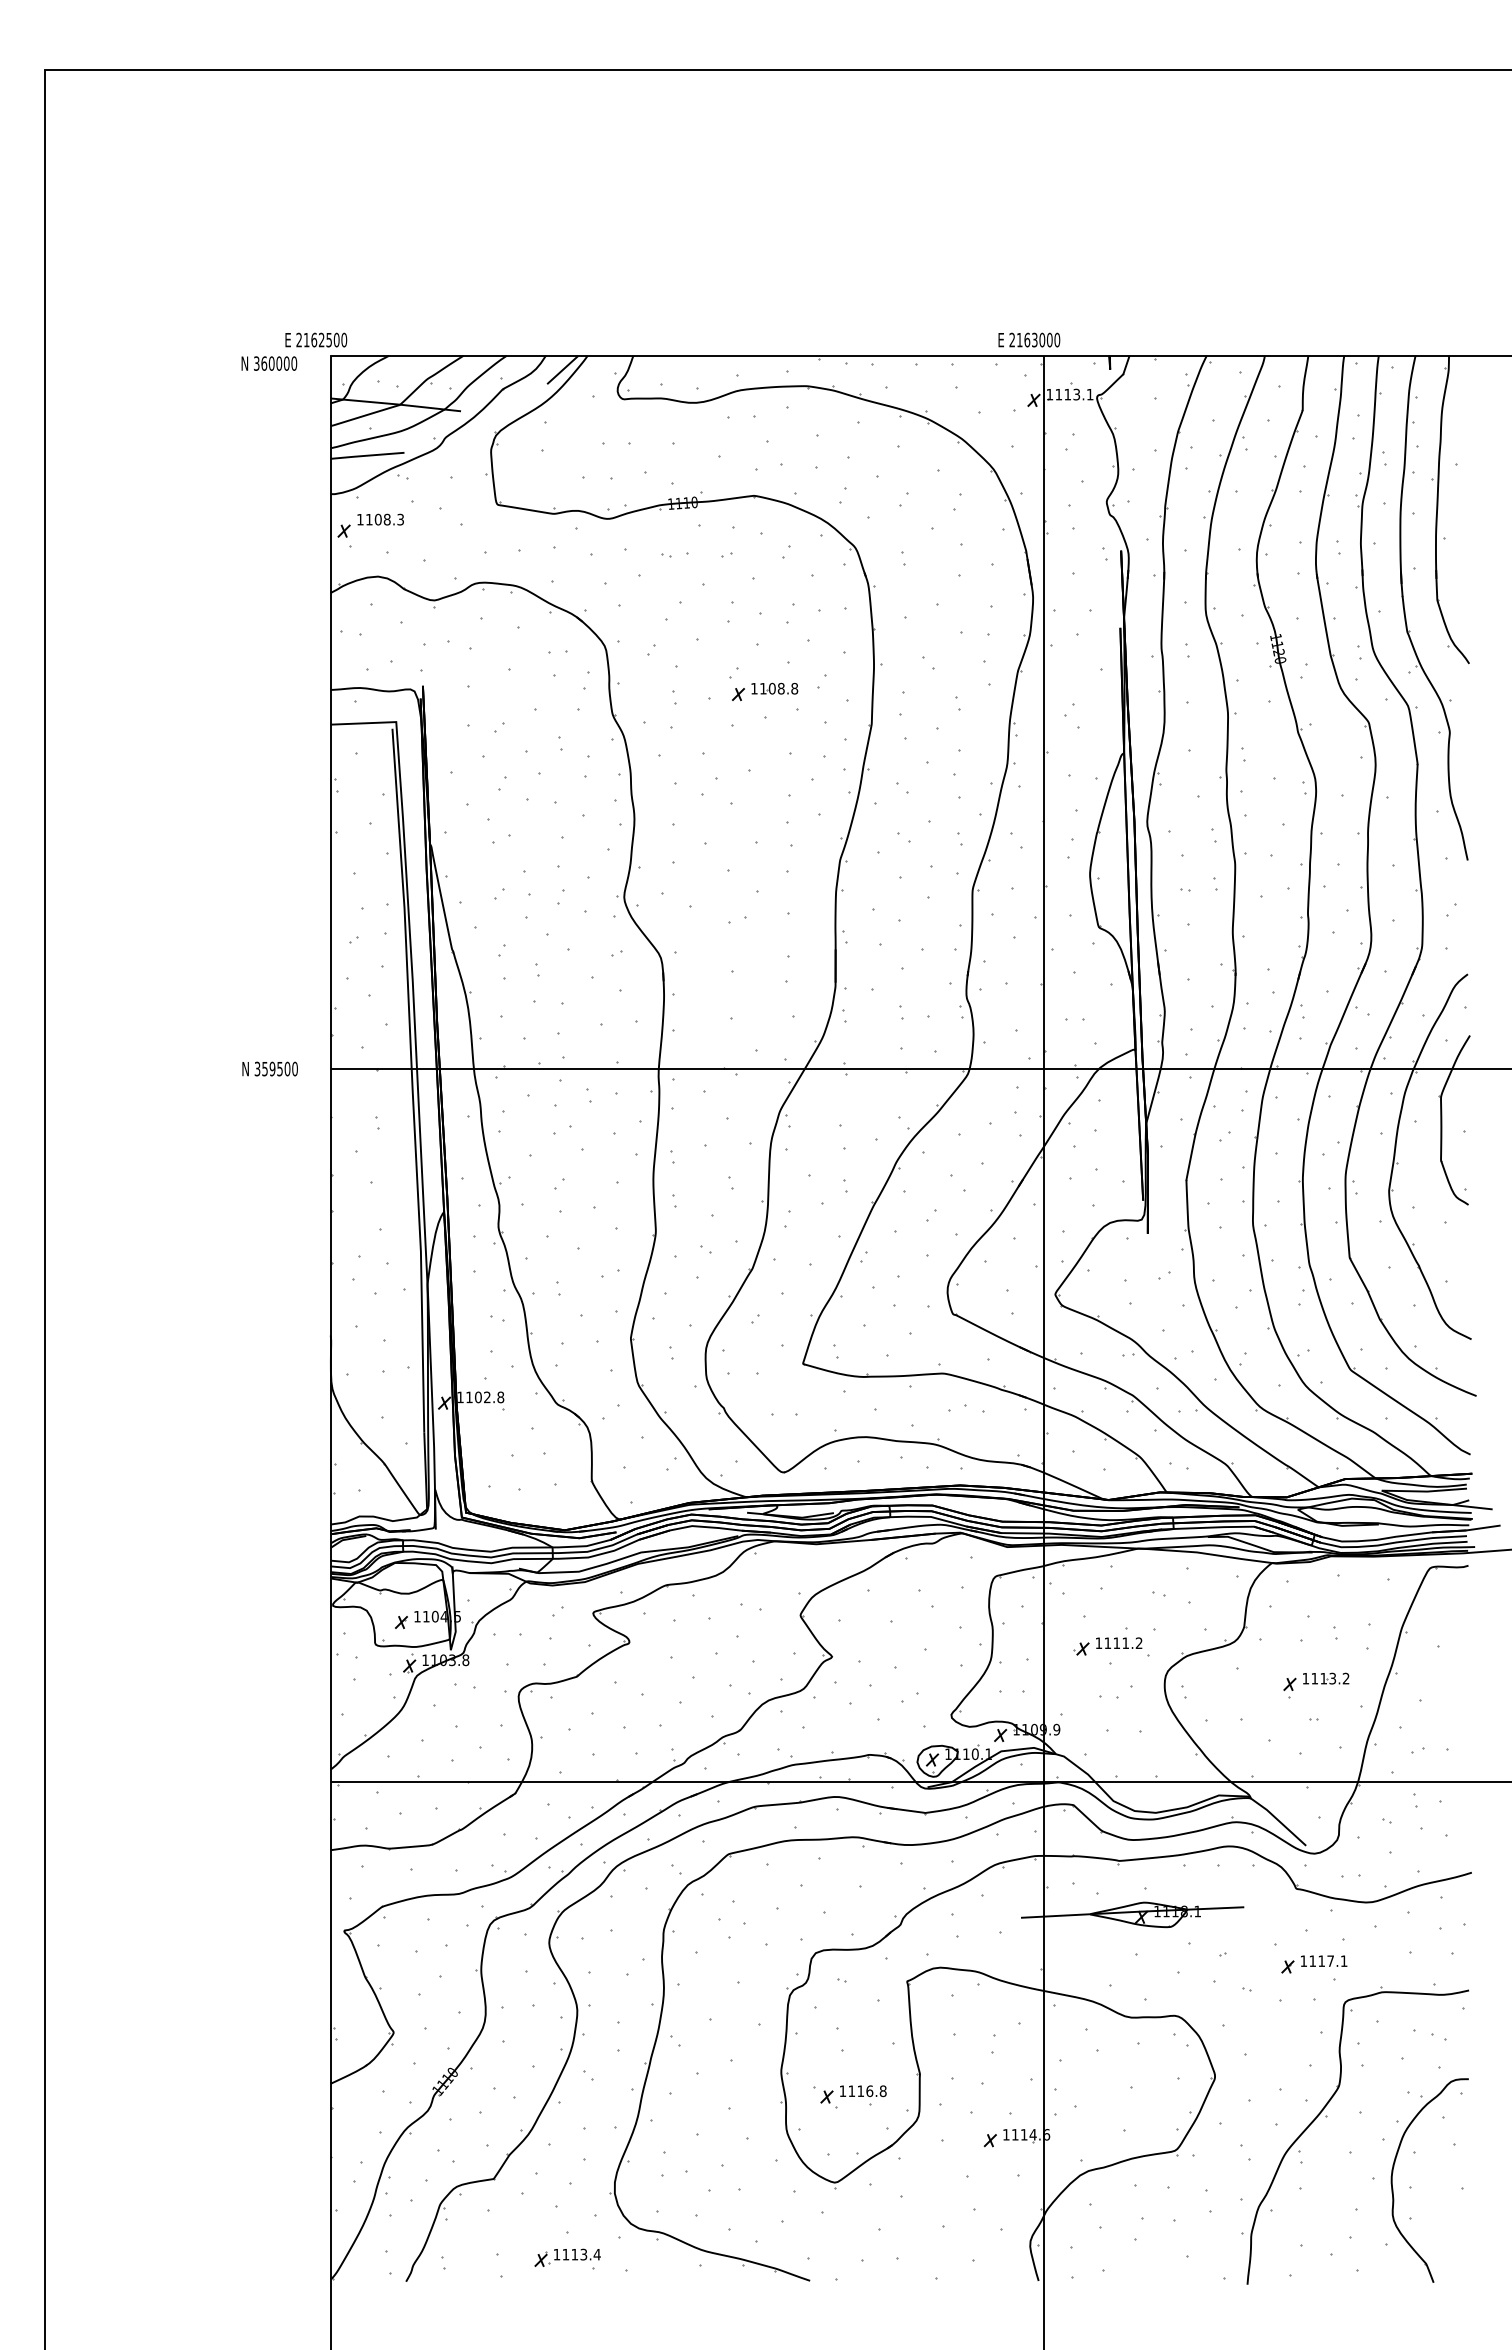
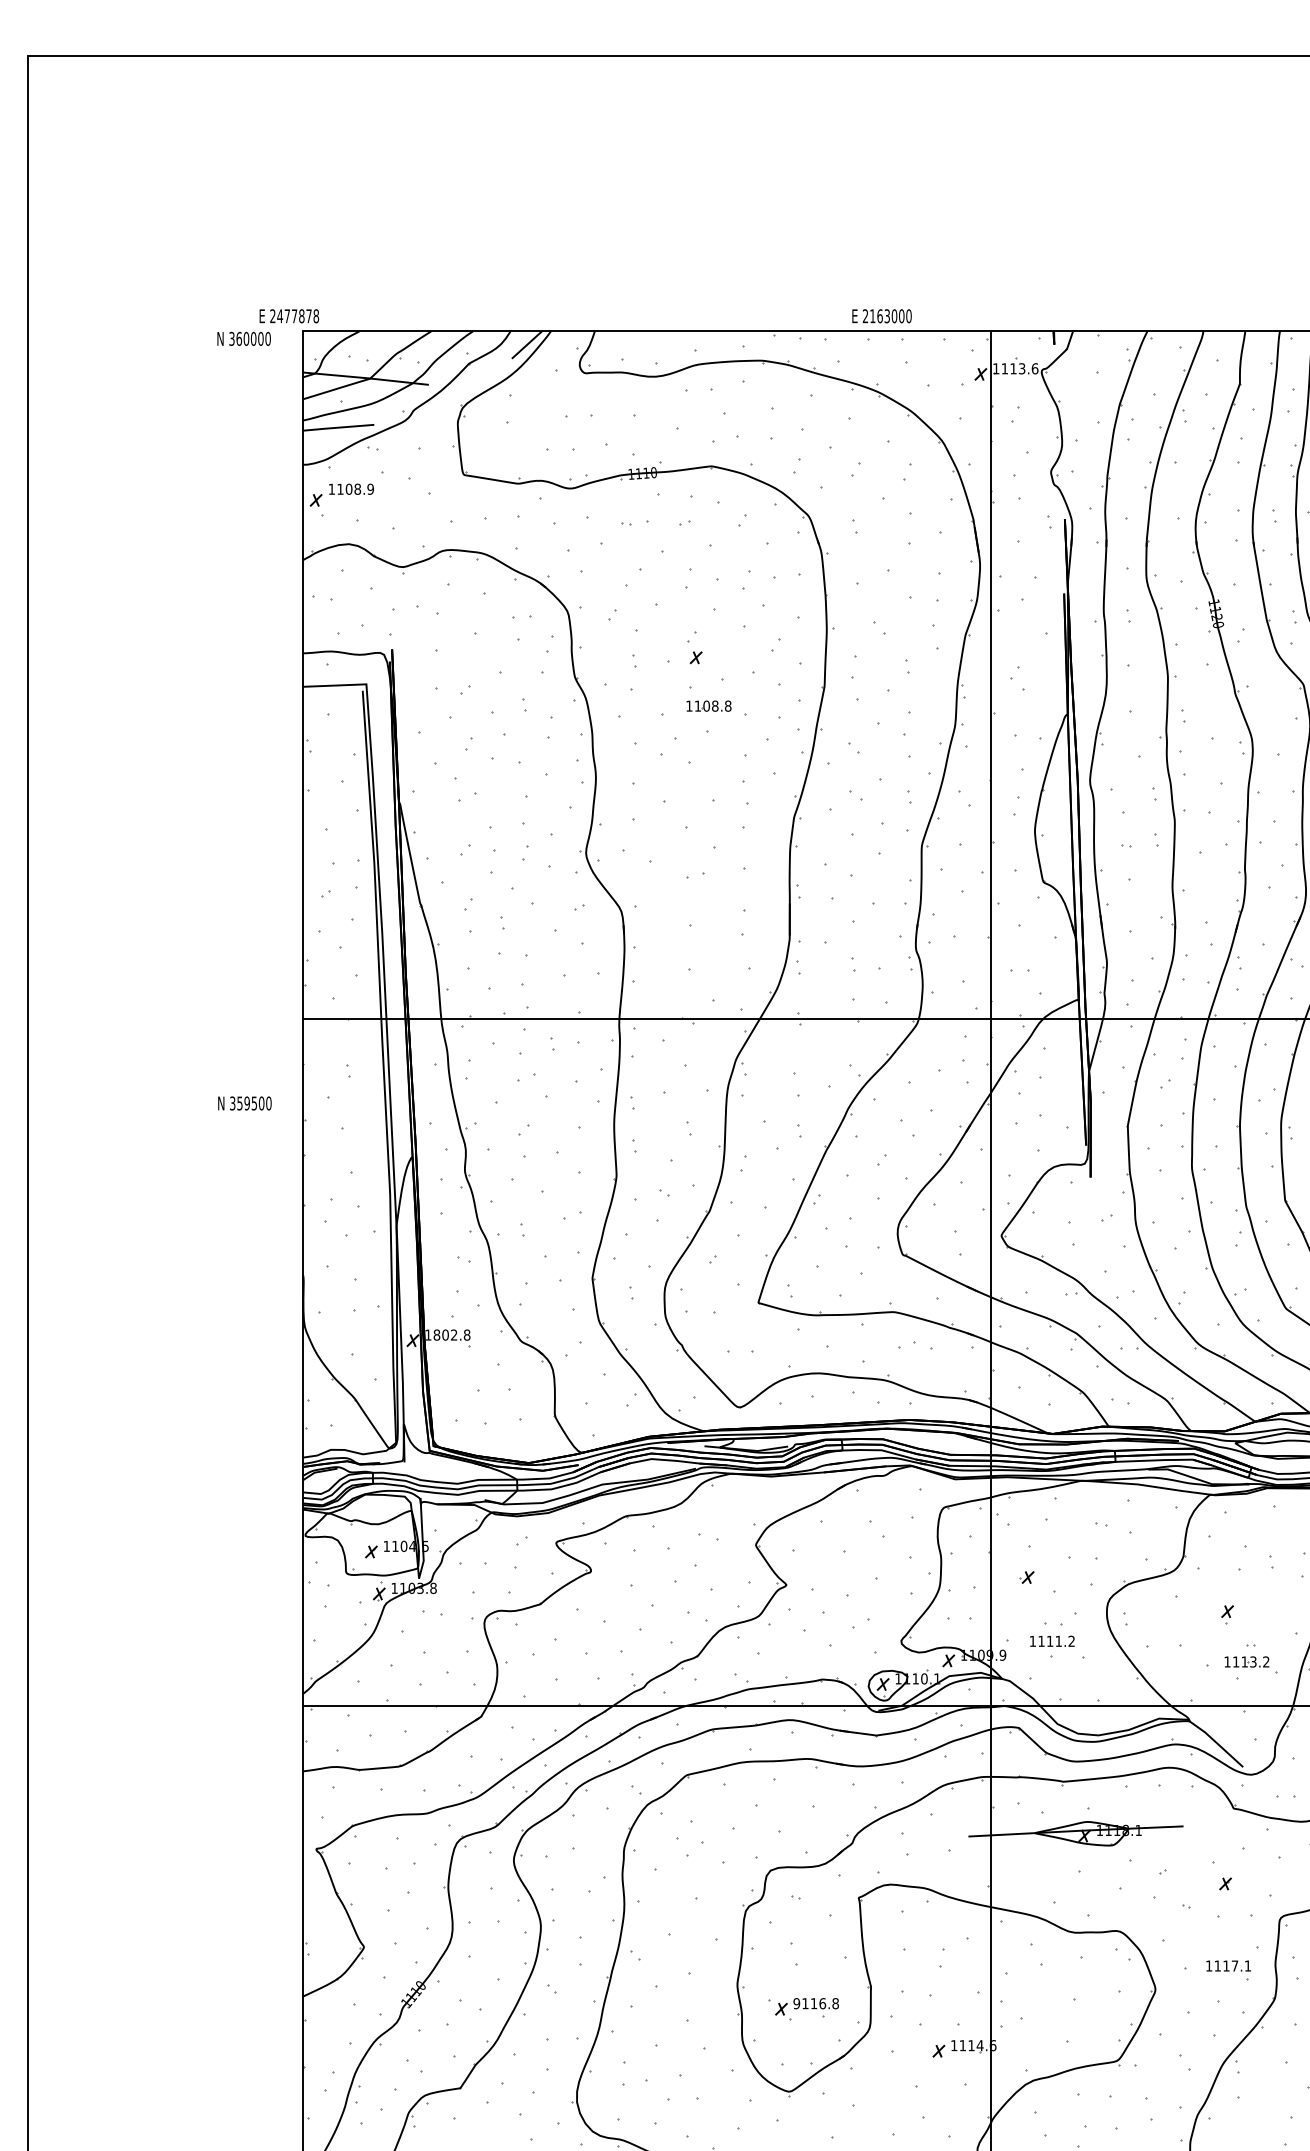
text: (325, 339) -> (298, 315), 2162500 -> 2477878
text: (1029, 339) -> (882, 315), moved
text: (1089, 394) -> (1034, 368), 1113.1 -> 1113.6
text: (400, 519) -> (370, 489), 1108.3 -> 1108.9
part: (774, 688) -> (708, 705), moved
text: (269, 1068) -> (244, 1102), moved
text: (469, 1397) -> (436, 1335), 1102.8 -> 1802.8
text: (1119, 1642) -> (1052, 1640), moved
part: (1326, 1678) -> (1247, 1661), moved
text: (1324, 1960) -> (1229, 1965), moved
text: (842, 2091) -> (796, 2003), 1116.8 -> 9116.8

